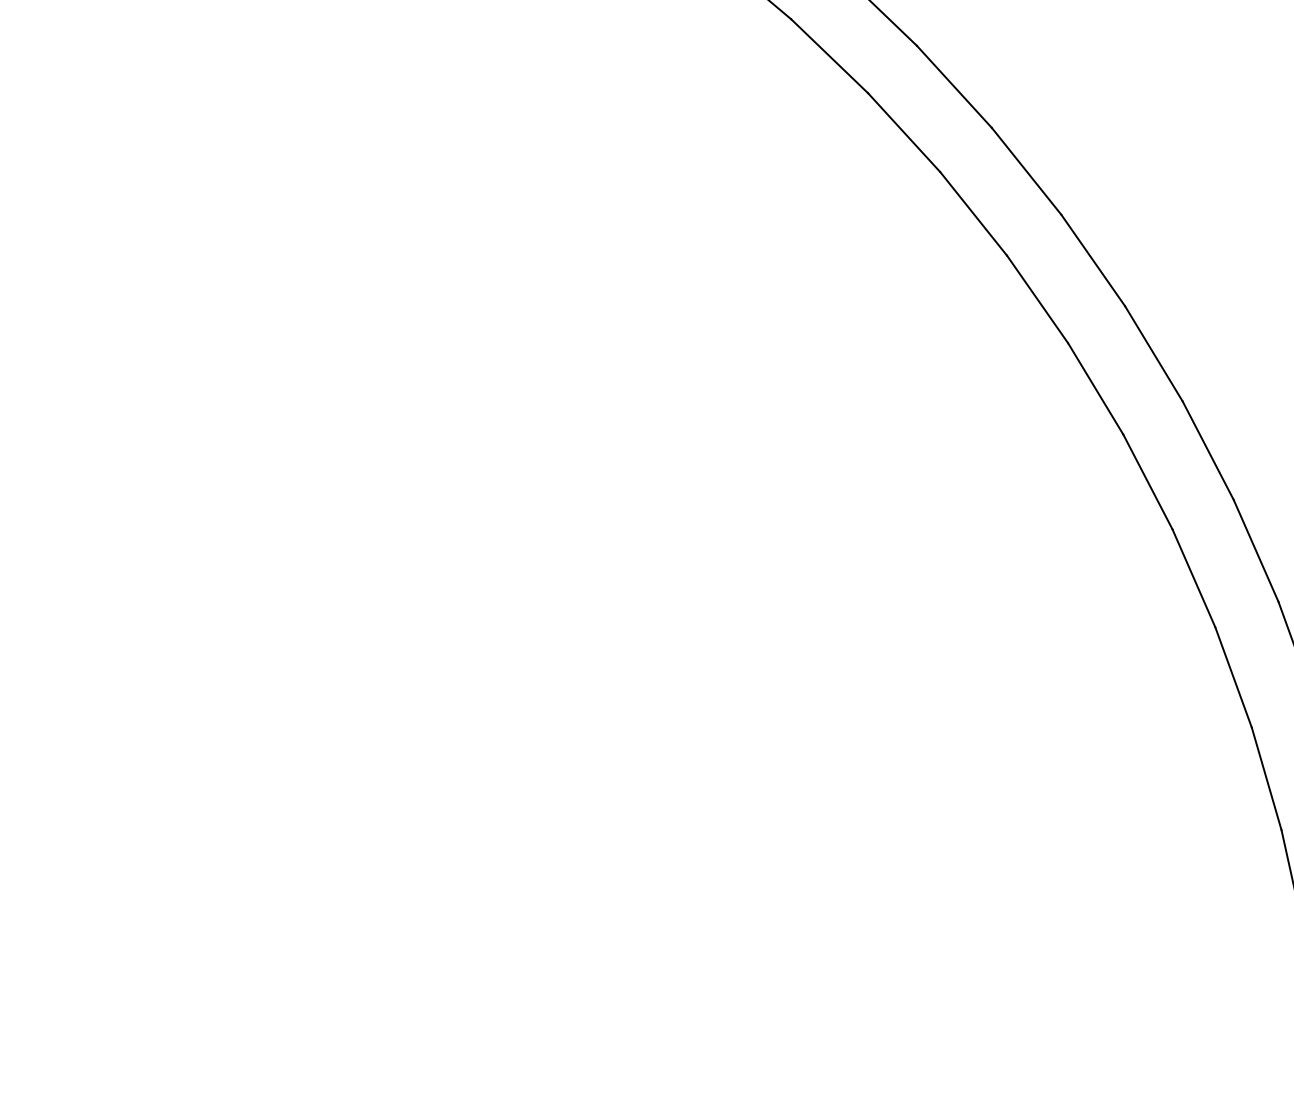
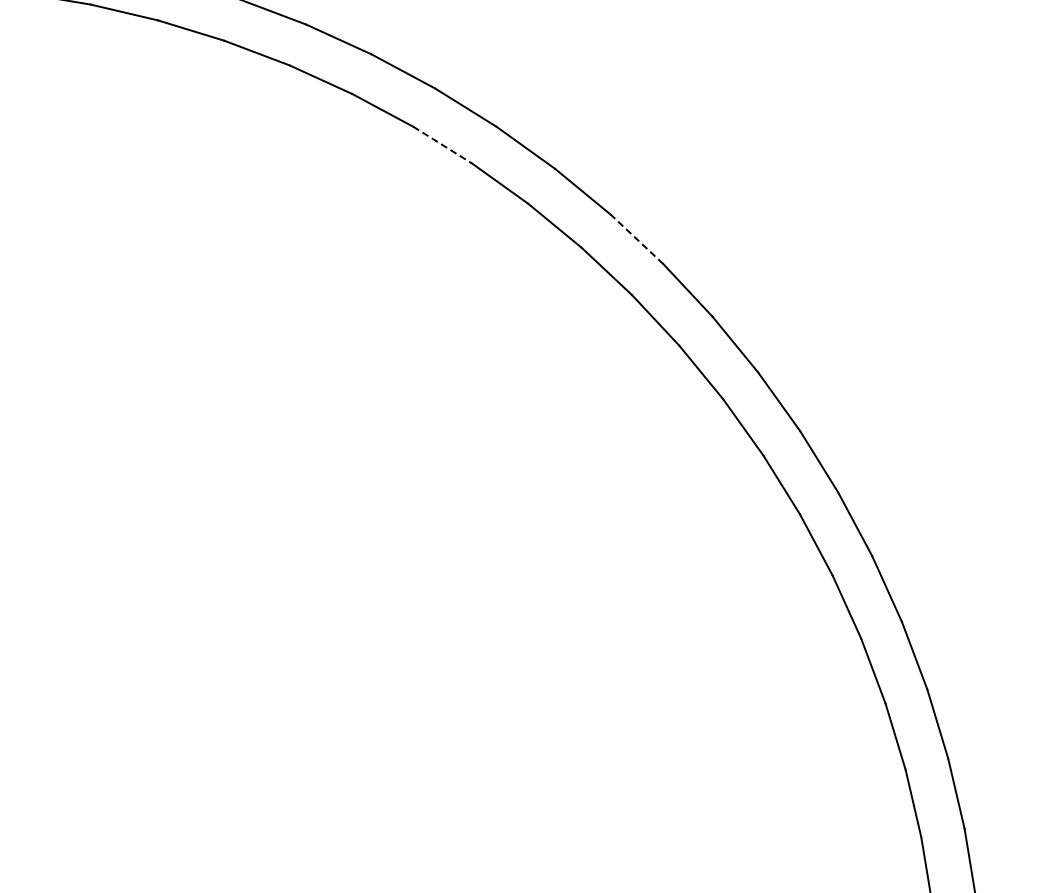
line: (829, 57) -> (442, 145), solid -> dashed
line: (1092, 260) -> (636, 239), solid -> dashed

